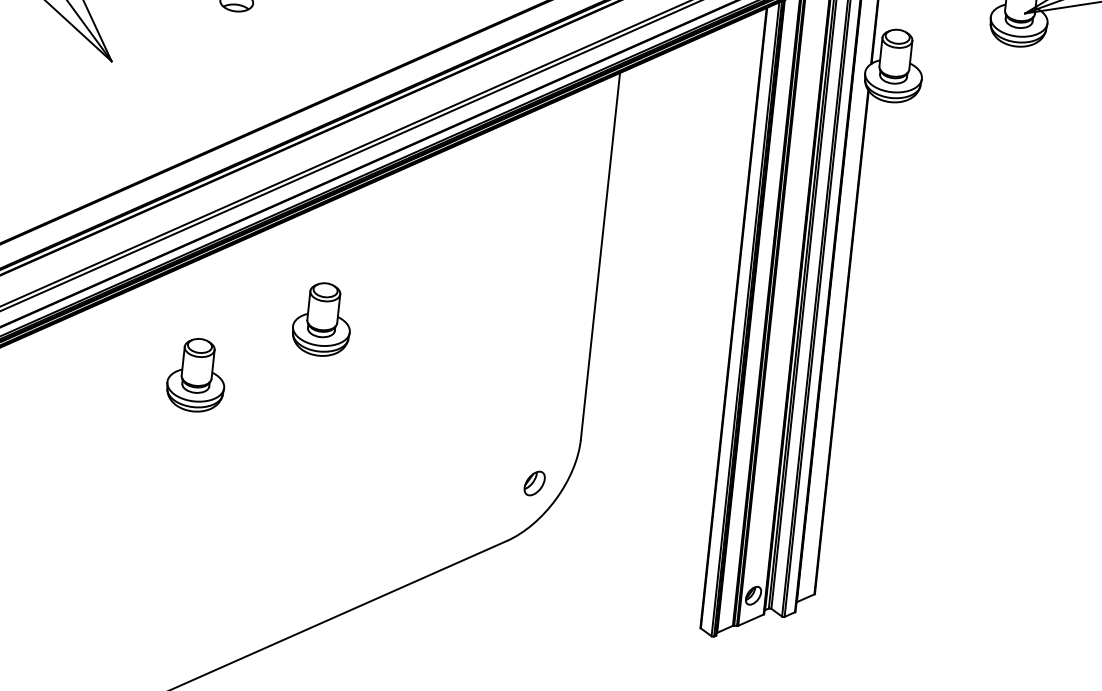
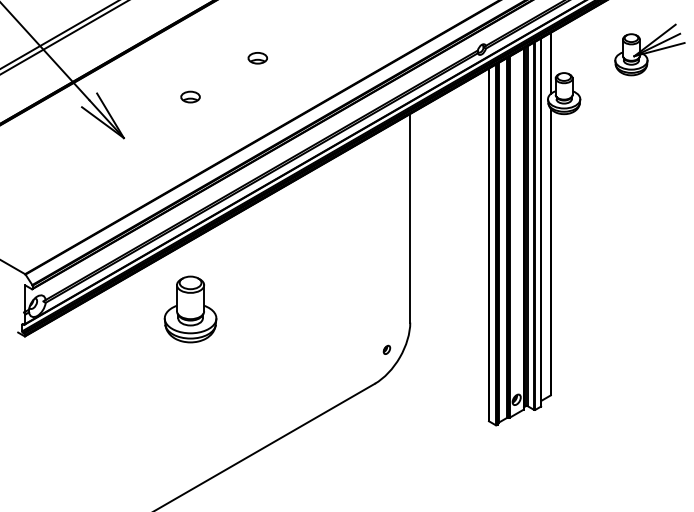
part: (321, 319) -> (257, 270), removed
part: (196, 373) -> (190, 308), size x1.6
part: (533, 482) -> (386, 349), size x0.6

